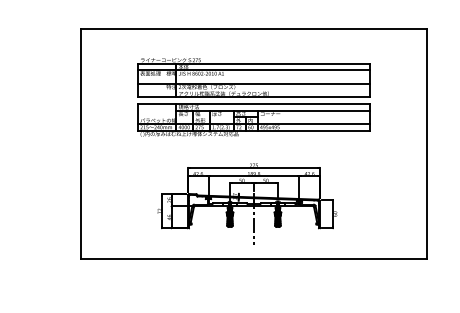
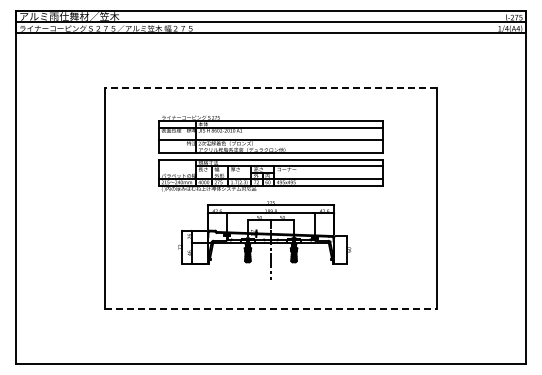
line: (253, 28) -> (270, 87), solid -> dashed
part: (247, 204) -> (264, 240), moved
line: (254, 259) -> (271, 309), solid -> dashed

